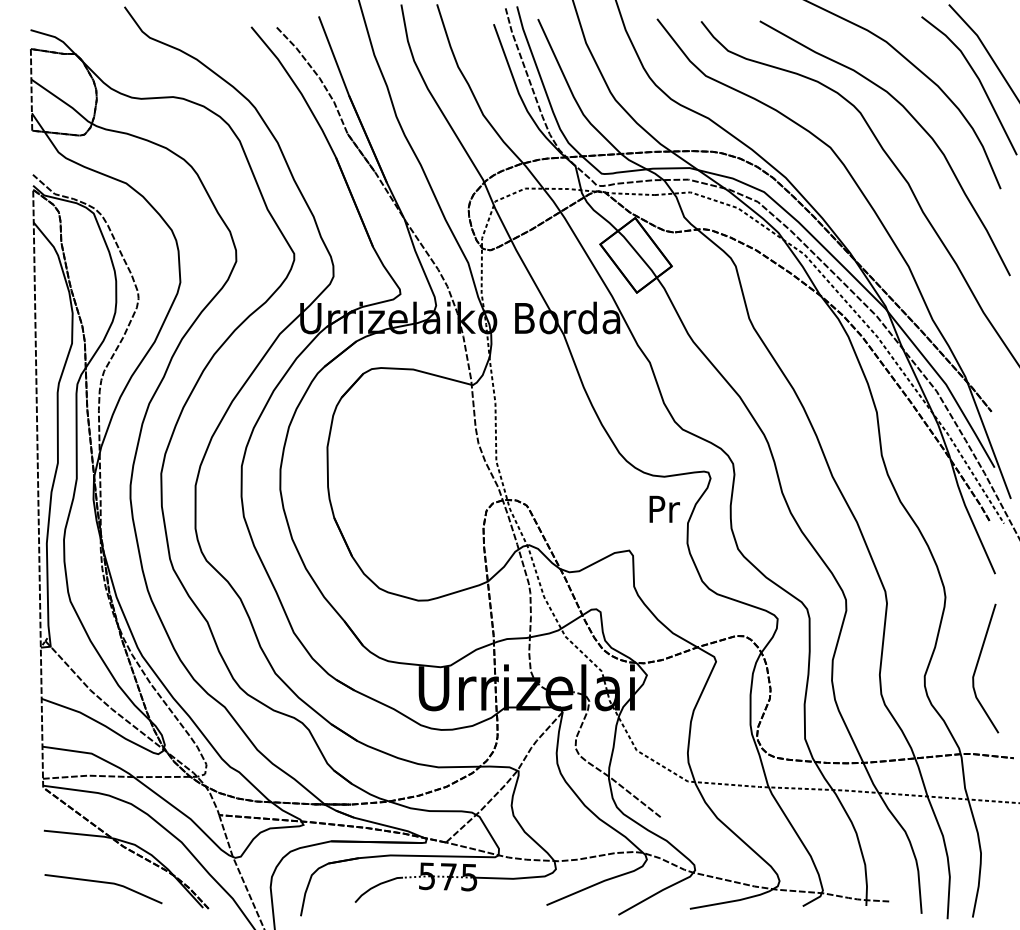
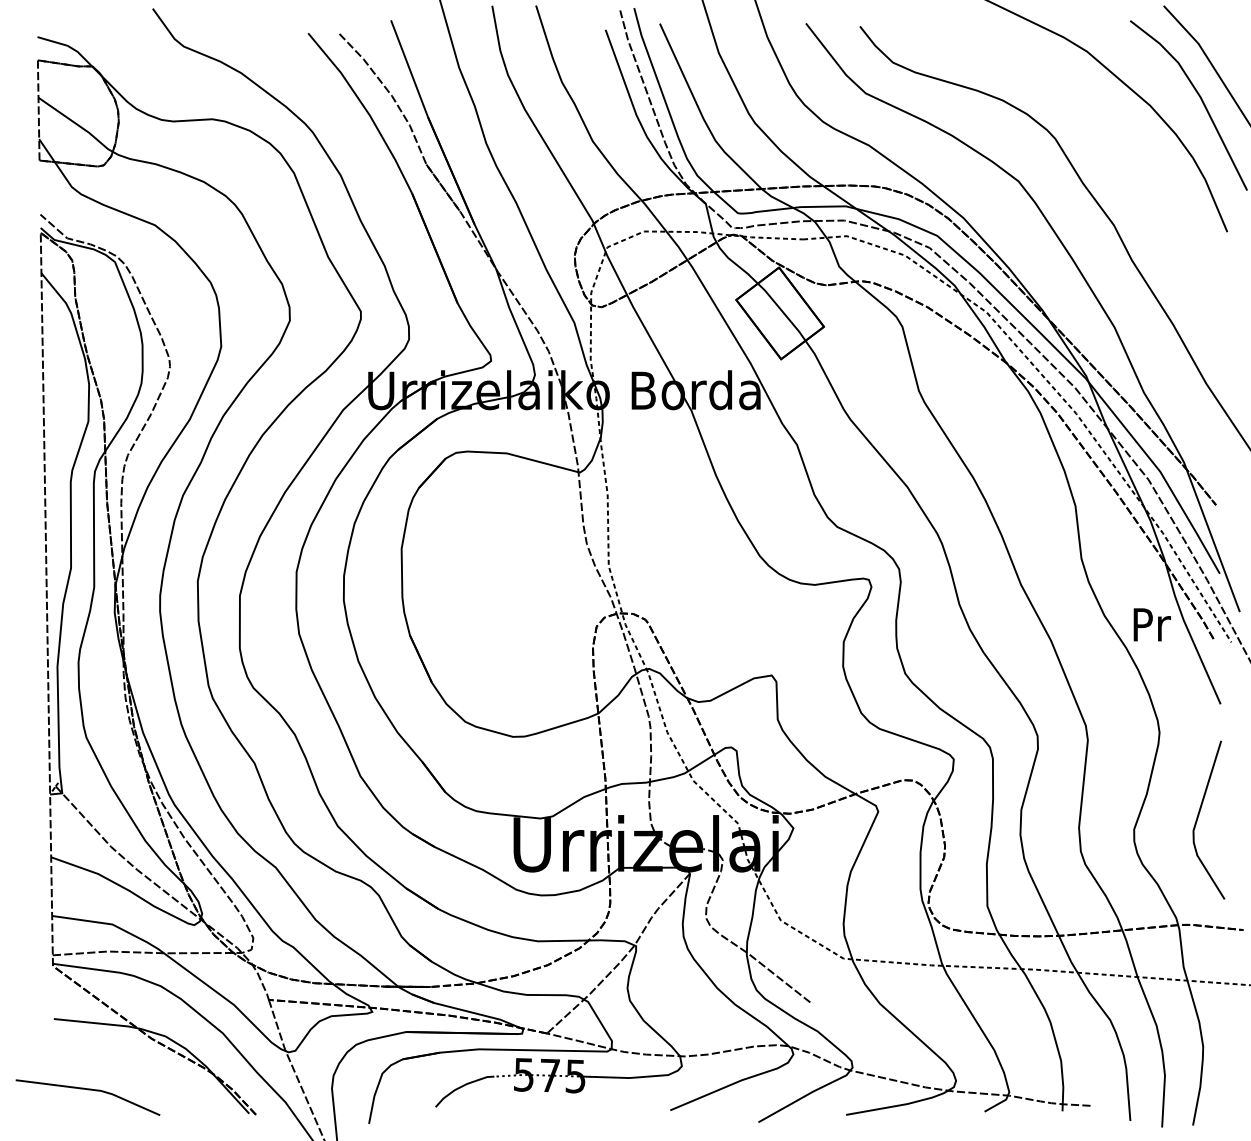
curve: (913, 119) -> (1120, 146), removed
text: (664, 509) -> (1151, 624), moved
line: (103, 883) -> (87, 1090), moved

